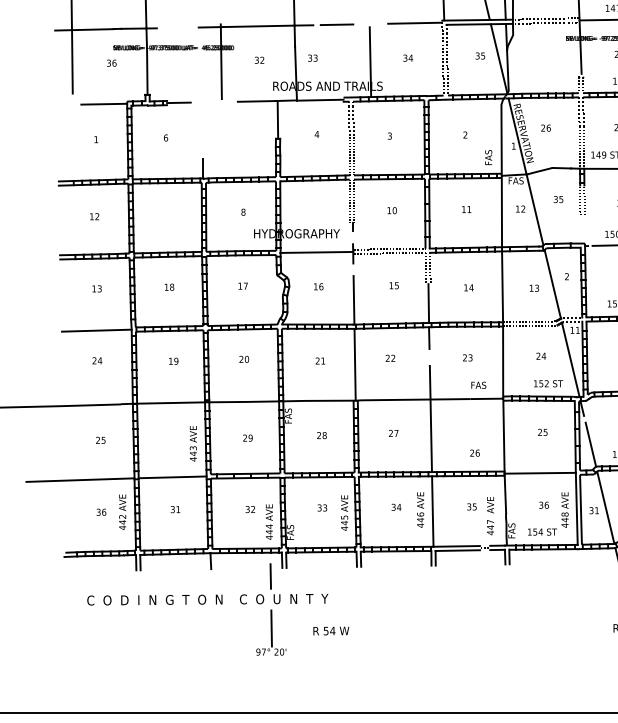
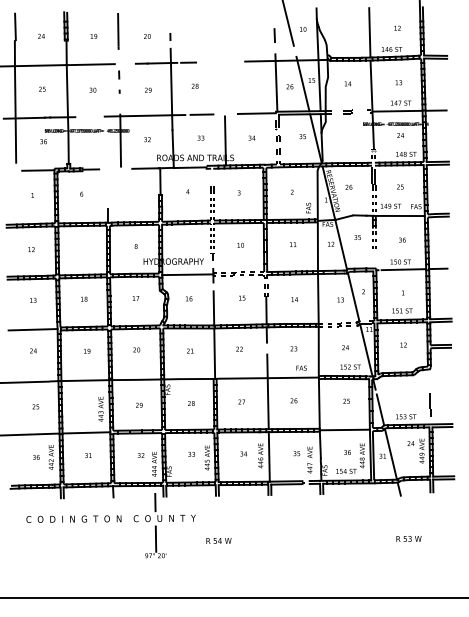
text: (312, 57) -> (200, 137), moved
text: (474, 452) -> (293, 400), moved
text: (330, 630) -> (218, 540), moved

